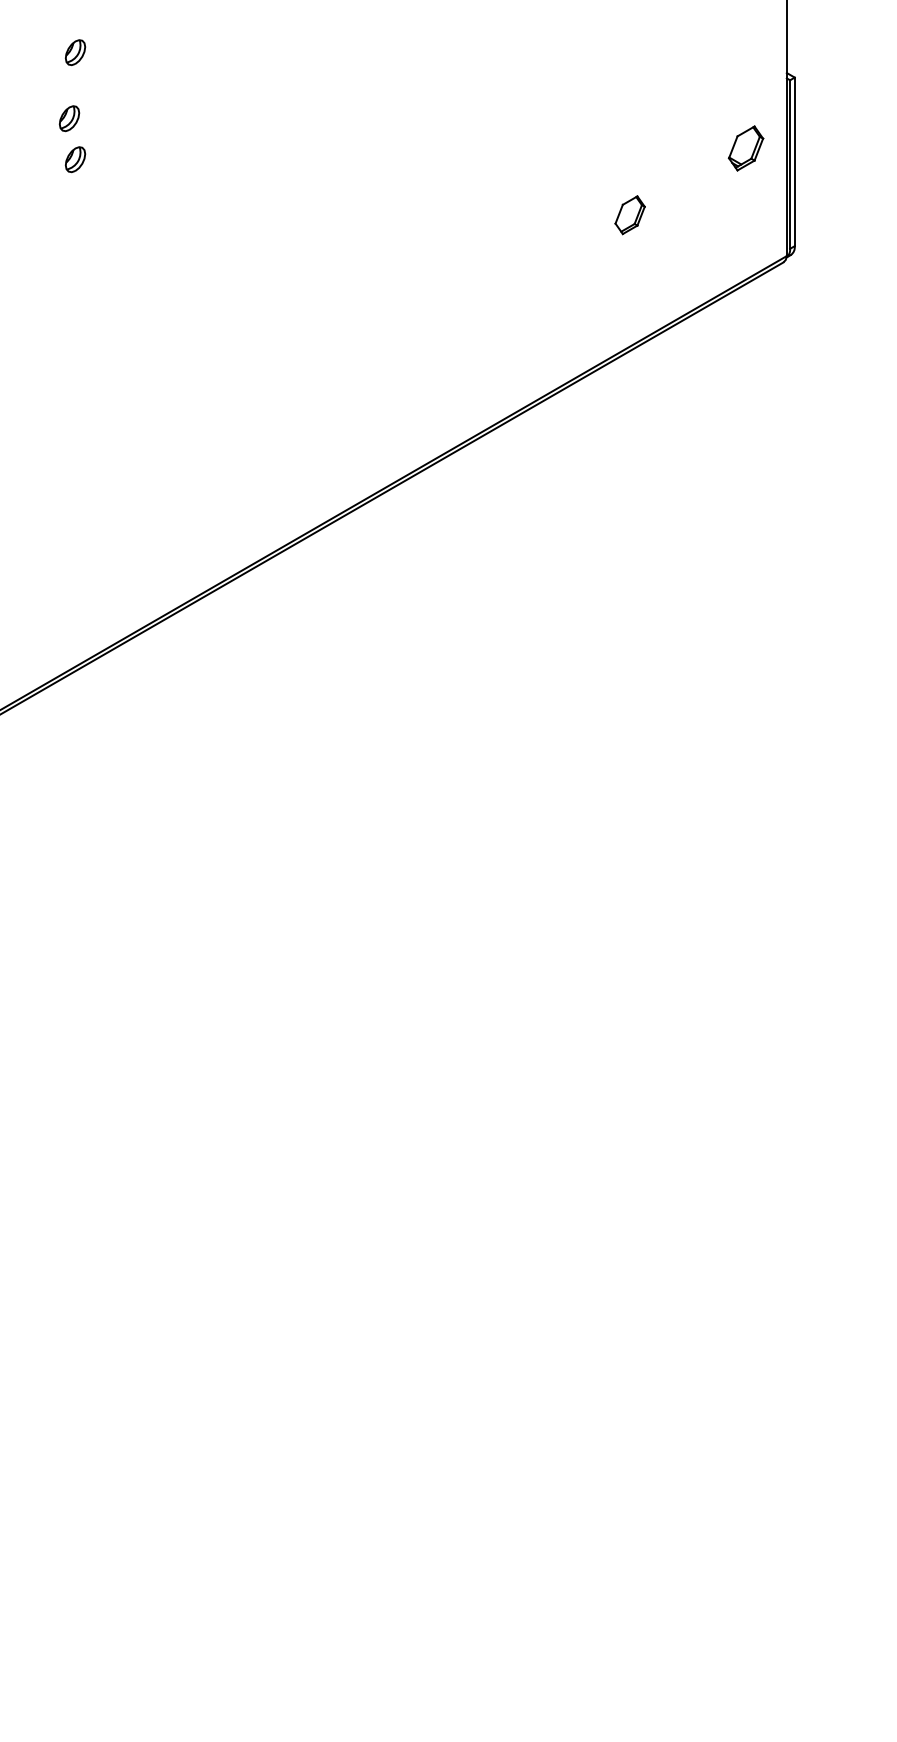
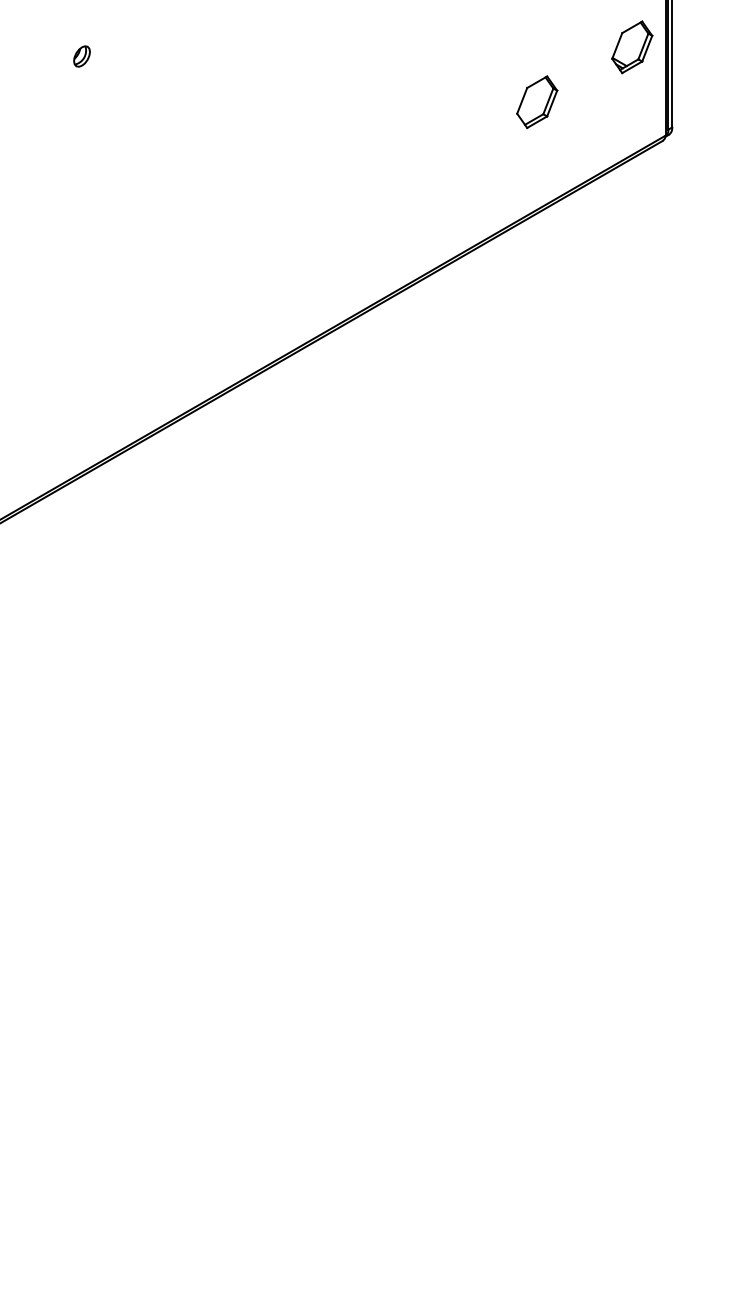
part: (69, 118) -> (77, 22), removed
part: (745, 148) -> (631, 47), size x1.43
part: (629, 214) -> (536, 101), size x1.67

